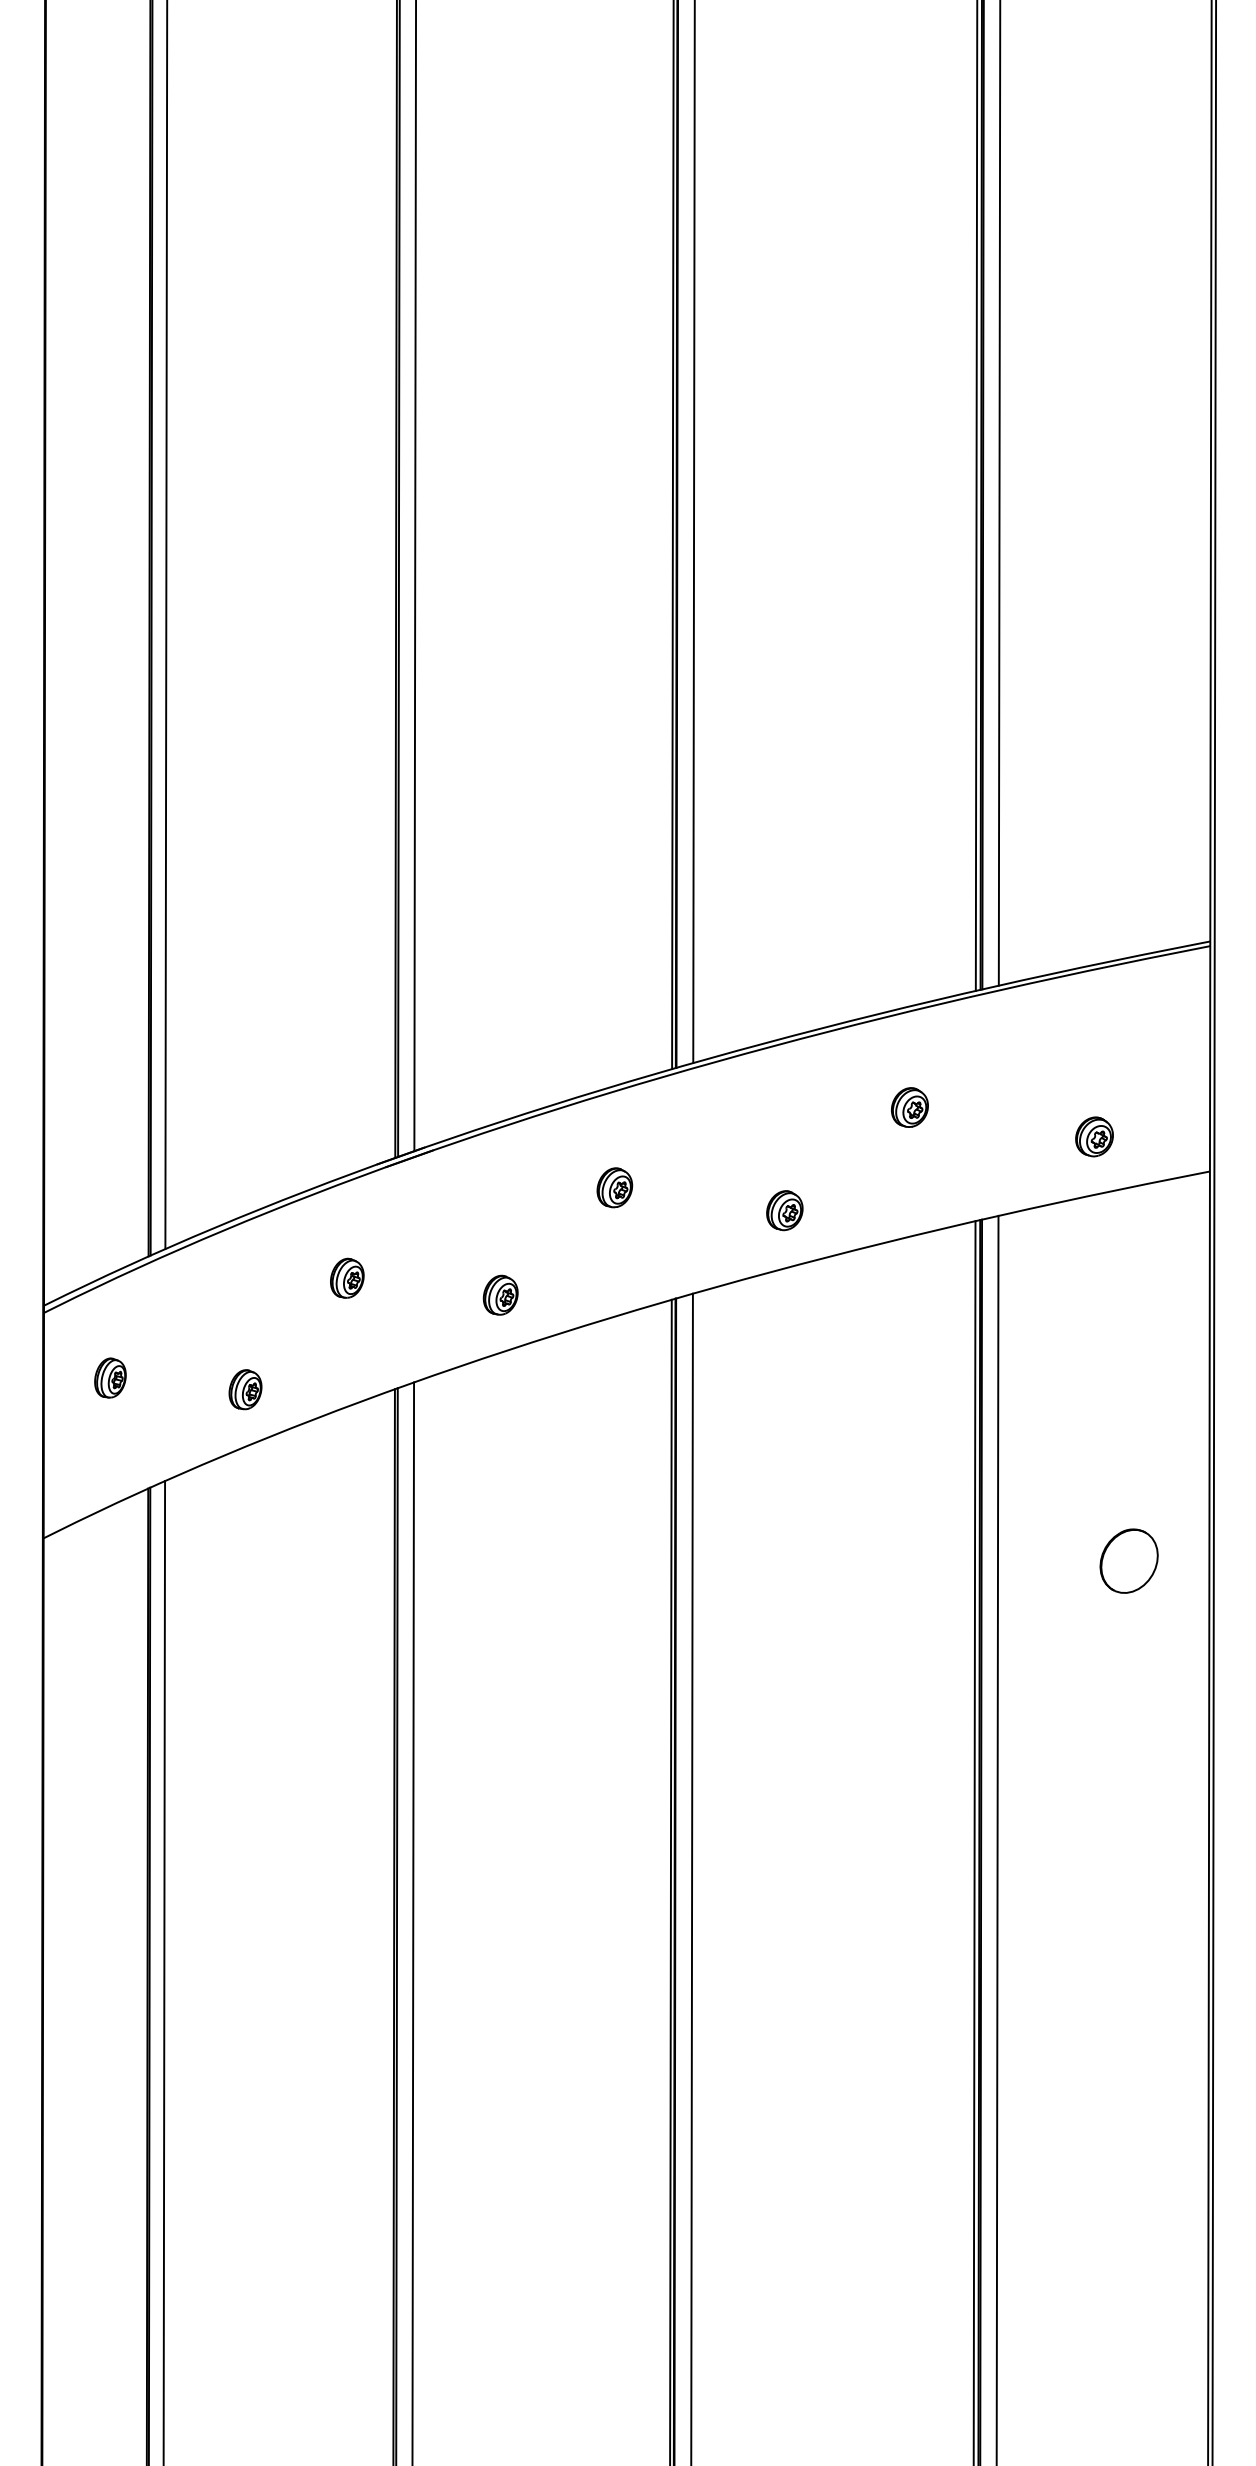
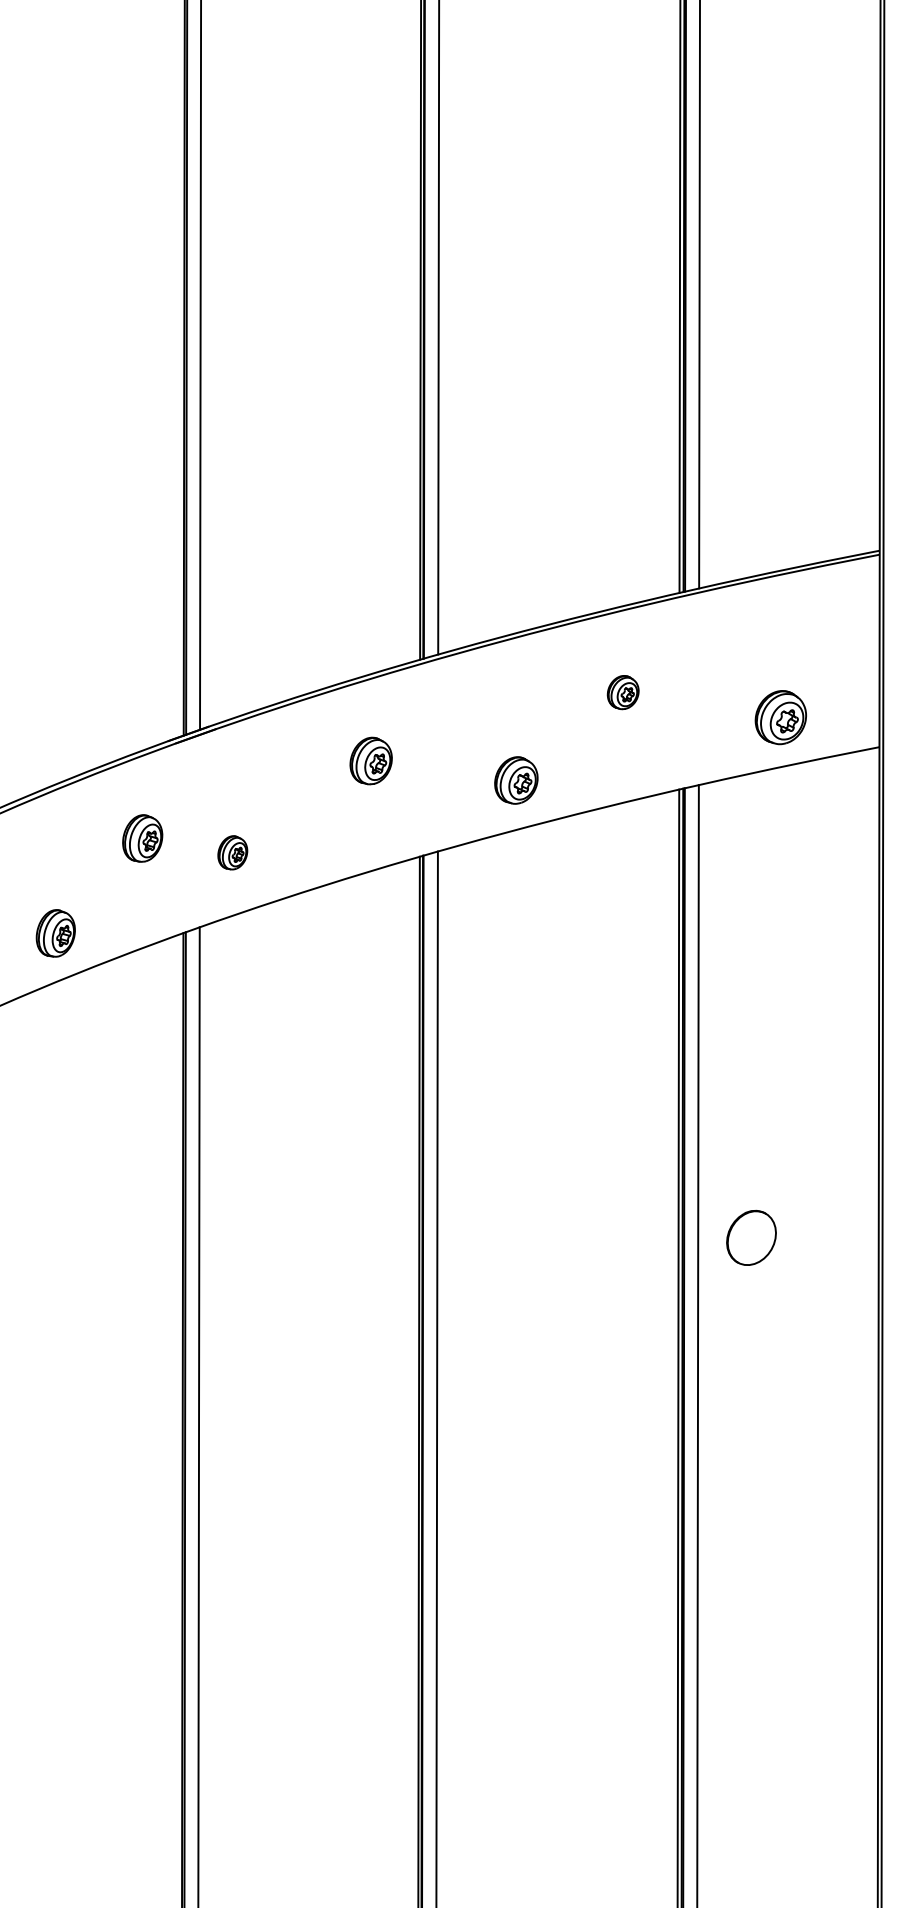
part: (1094, 1136) -> (780, 717), size x1.6
part: (614, 1187) -> (370, 760), size x1.4
part: (784, 1210) -> (516, 780), size x1.4
part: (347, 1277) -> (142, 837), size x1.4
part: (500, 1294) -> (232, 852), moved
part: (245, 1389) -> (55, 933), size x1.4
part: (1128, 1560) -> (750, 1237), moved

